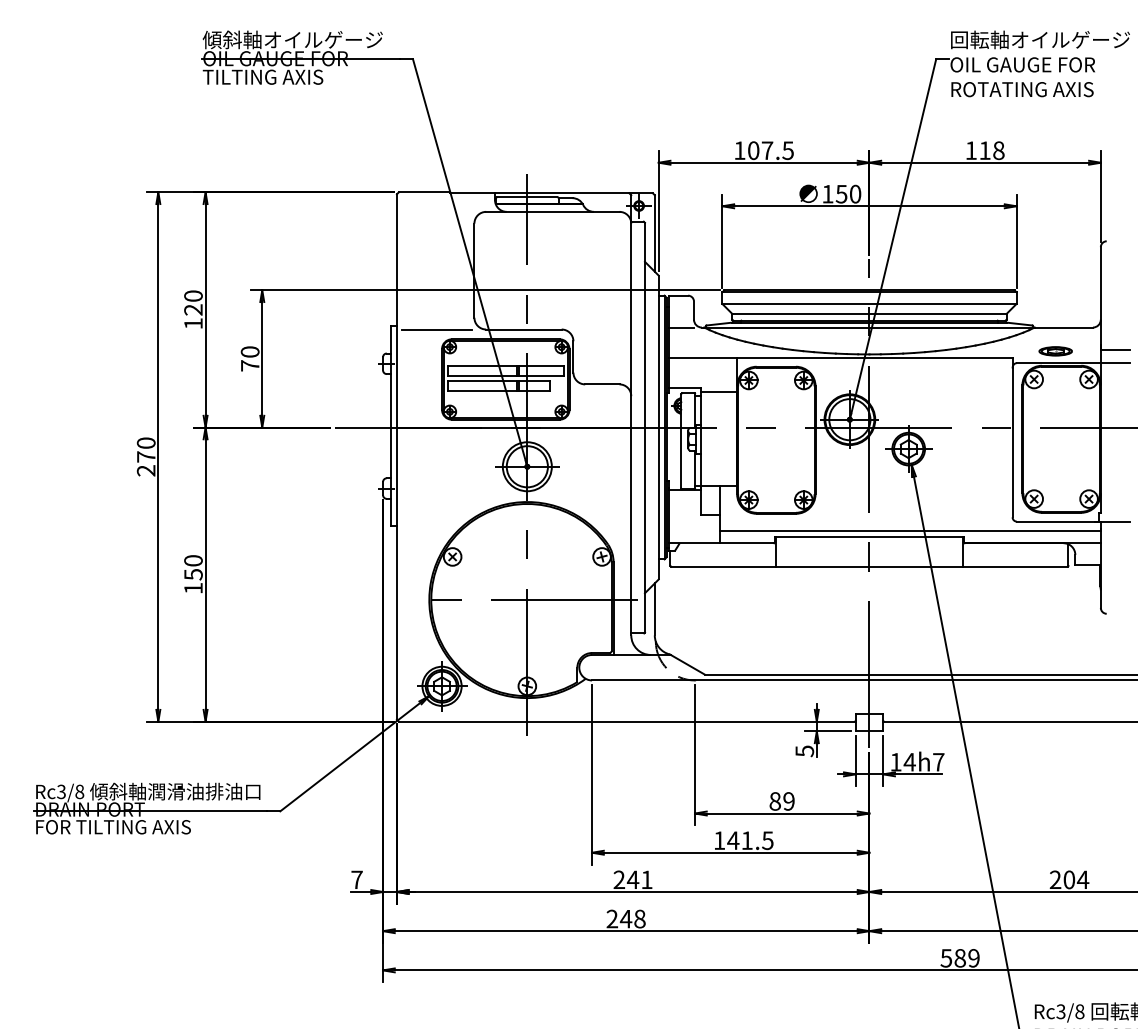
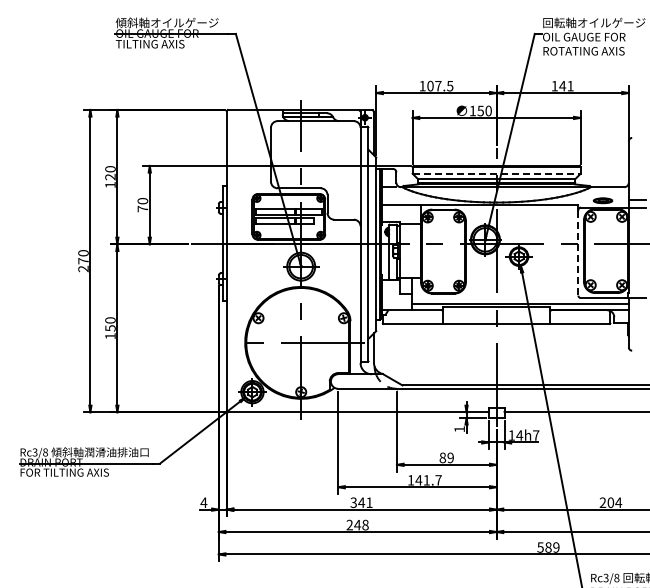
text: (991, 149) -> (566, 85), 118 -> 141
line: (870, 303) -> (497, 173), solid -> dashed
line: (436, 329) -> (249, 188), removed
line: (1012, 443) -> (578, 253), solid -> dashed
text: (804, 751) -> (459, 429), 5 -> 1
text: (767, 840) -> (438, 480), 141.5 -> 141.7
text: (356, 879) -> (203, 502), 7 -> 4
text: (618, 881) -> (353, 503), 241 -> 341

